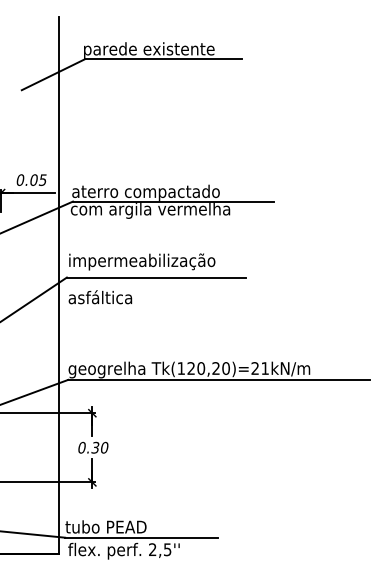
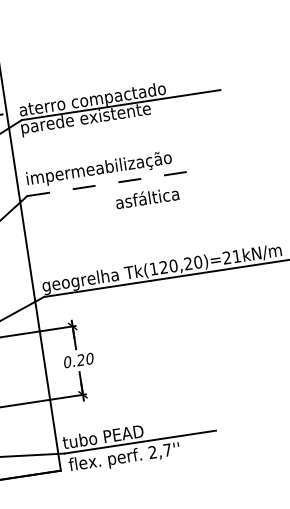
text: (150, 210) -> (99, 117), com argila vermelha -> parede existente
line: (156, 277) -> (115, 182), solid -> dashed
text: (100, 297) -> (147, 198), moved
text: (95, 447) -> (80, 359), 0.30 -> 0.20
text: (167, 549) -> (167, 449), 2,5'' -> 2,7''

